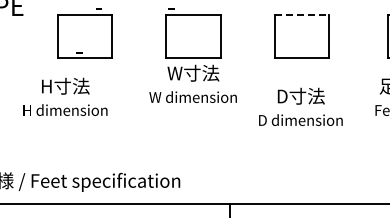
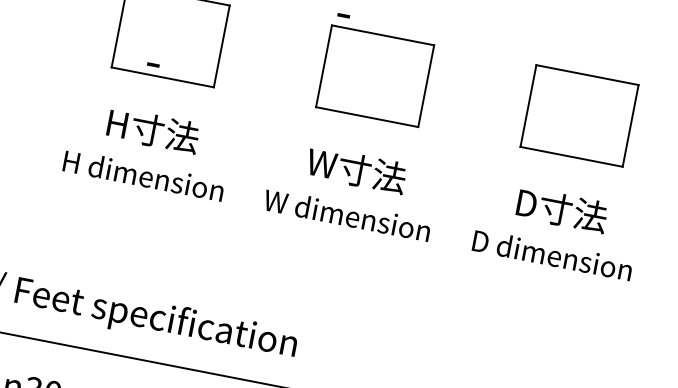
line: (302, 14) -> (588, 74), dashed -> solid
text: (192, 83) -> (351, 189), moved
text: (65, 96) -> (149, 149), moved
text: (300, 106) -> (556, 229), moved

